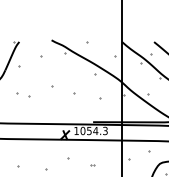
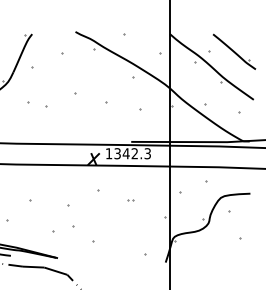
text: (89, 130) -> (126, 153), 1054.3 -> 1342.3

